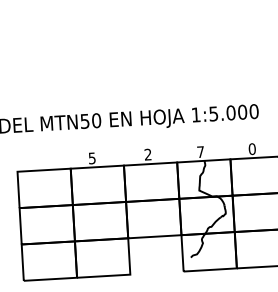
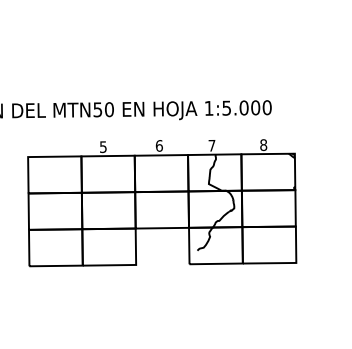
text: (252, 148) -> (263, 144), 0 -> 8
text: (147, 154) -> (158, 145), 2 -> 6

